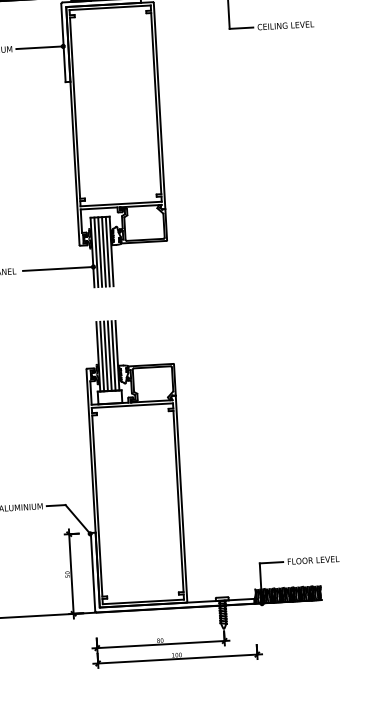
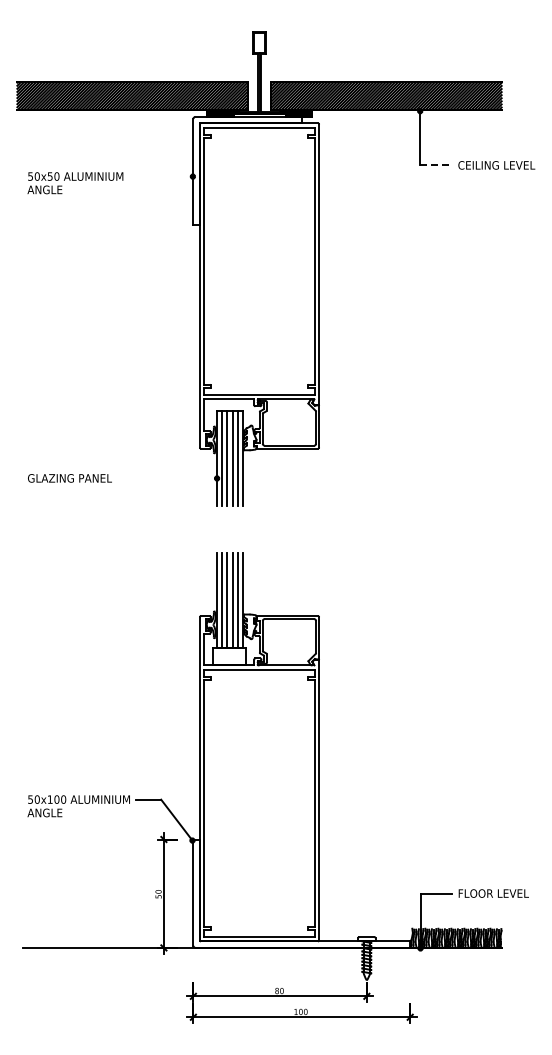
line: (241, 28) -> (436, 165), solid -> dashed
line: (39, 47) -> (160, 176), removed
line: (58, 268) -> (169, 478), removed

